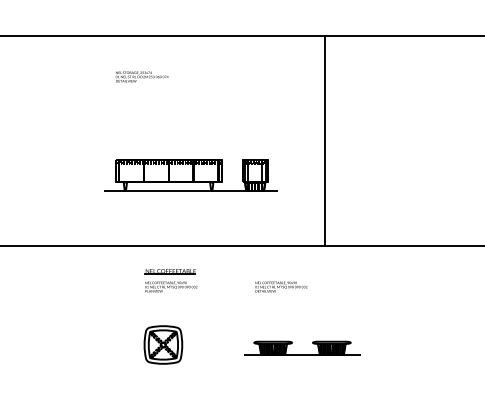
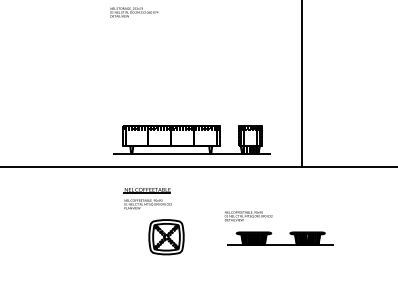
part: (190, 175) -> (191, 139), moved
part: (170, 280) -> (147, 198), moved
text: (281, 286) -> (248, 215), moved
part: (163, 344) -> (166, 236), moved
part: (302, 354) -> (280, 244), moved

